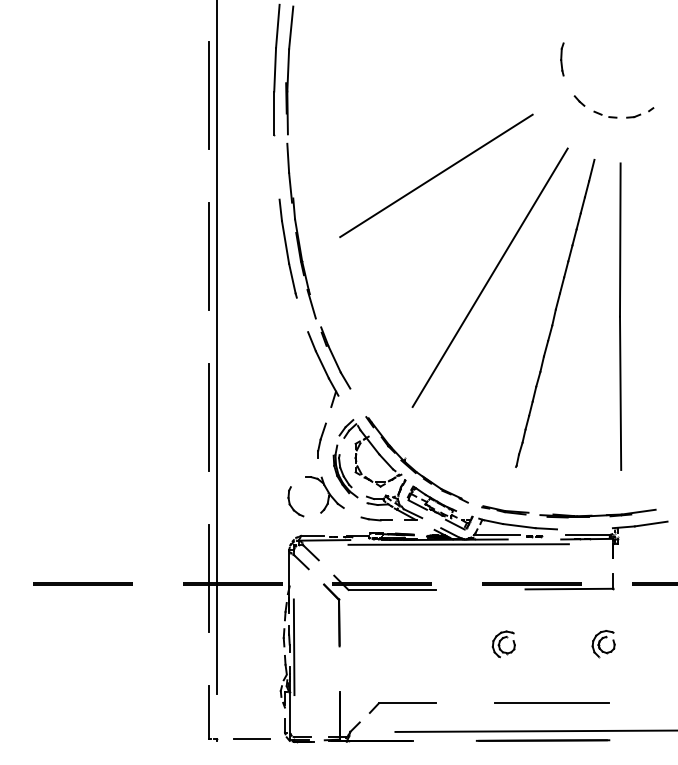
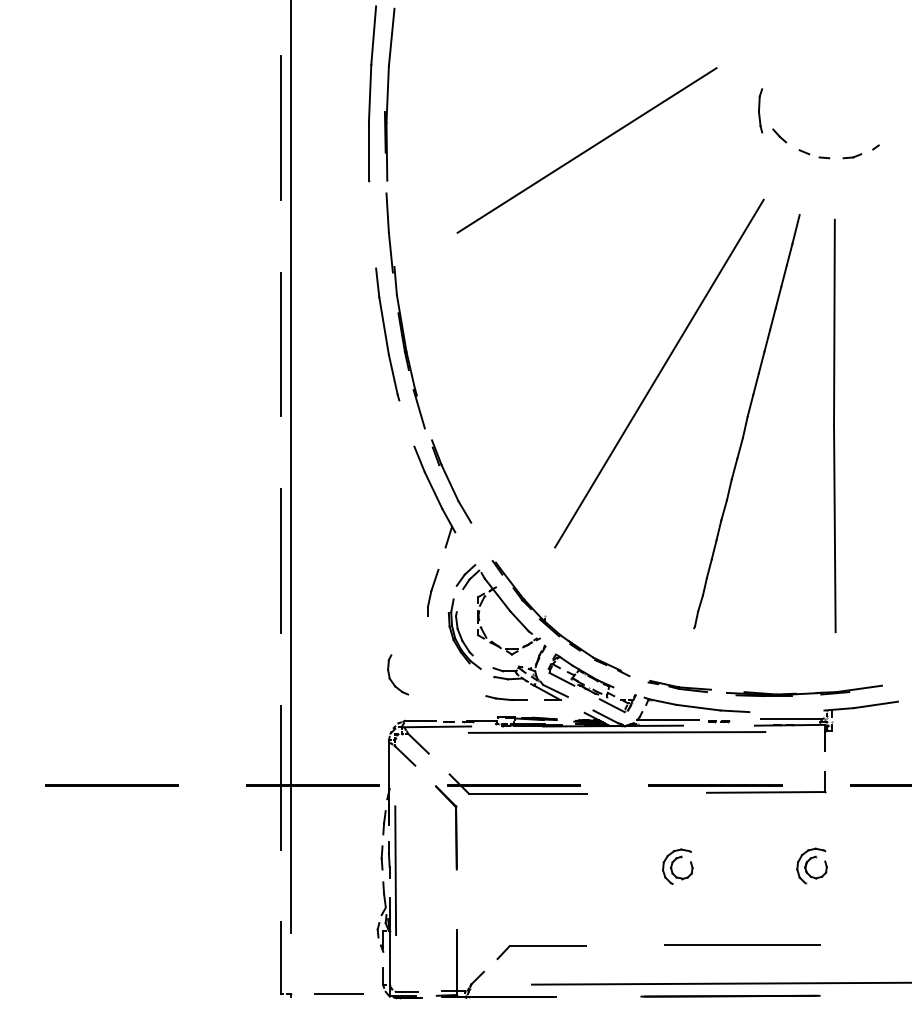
part: (562, 59) -> (760, 110), moved
line: (436, 175) -> (587, 149), moved
part: (324, 494) -> (436, 665), removed

